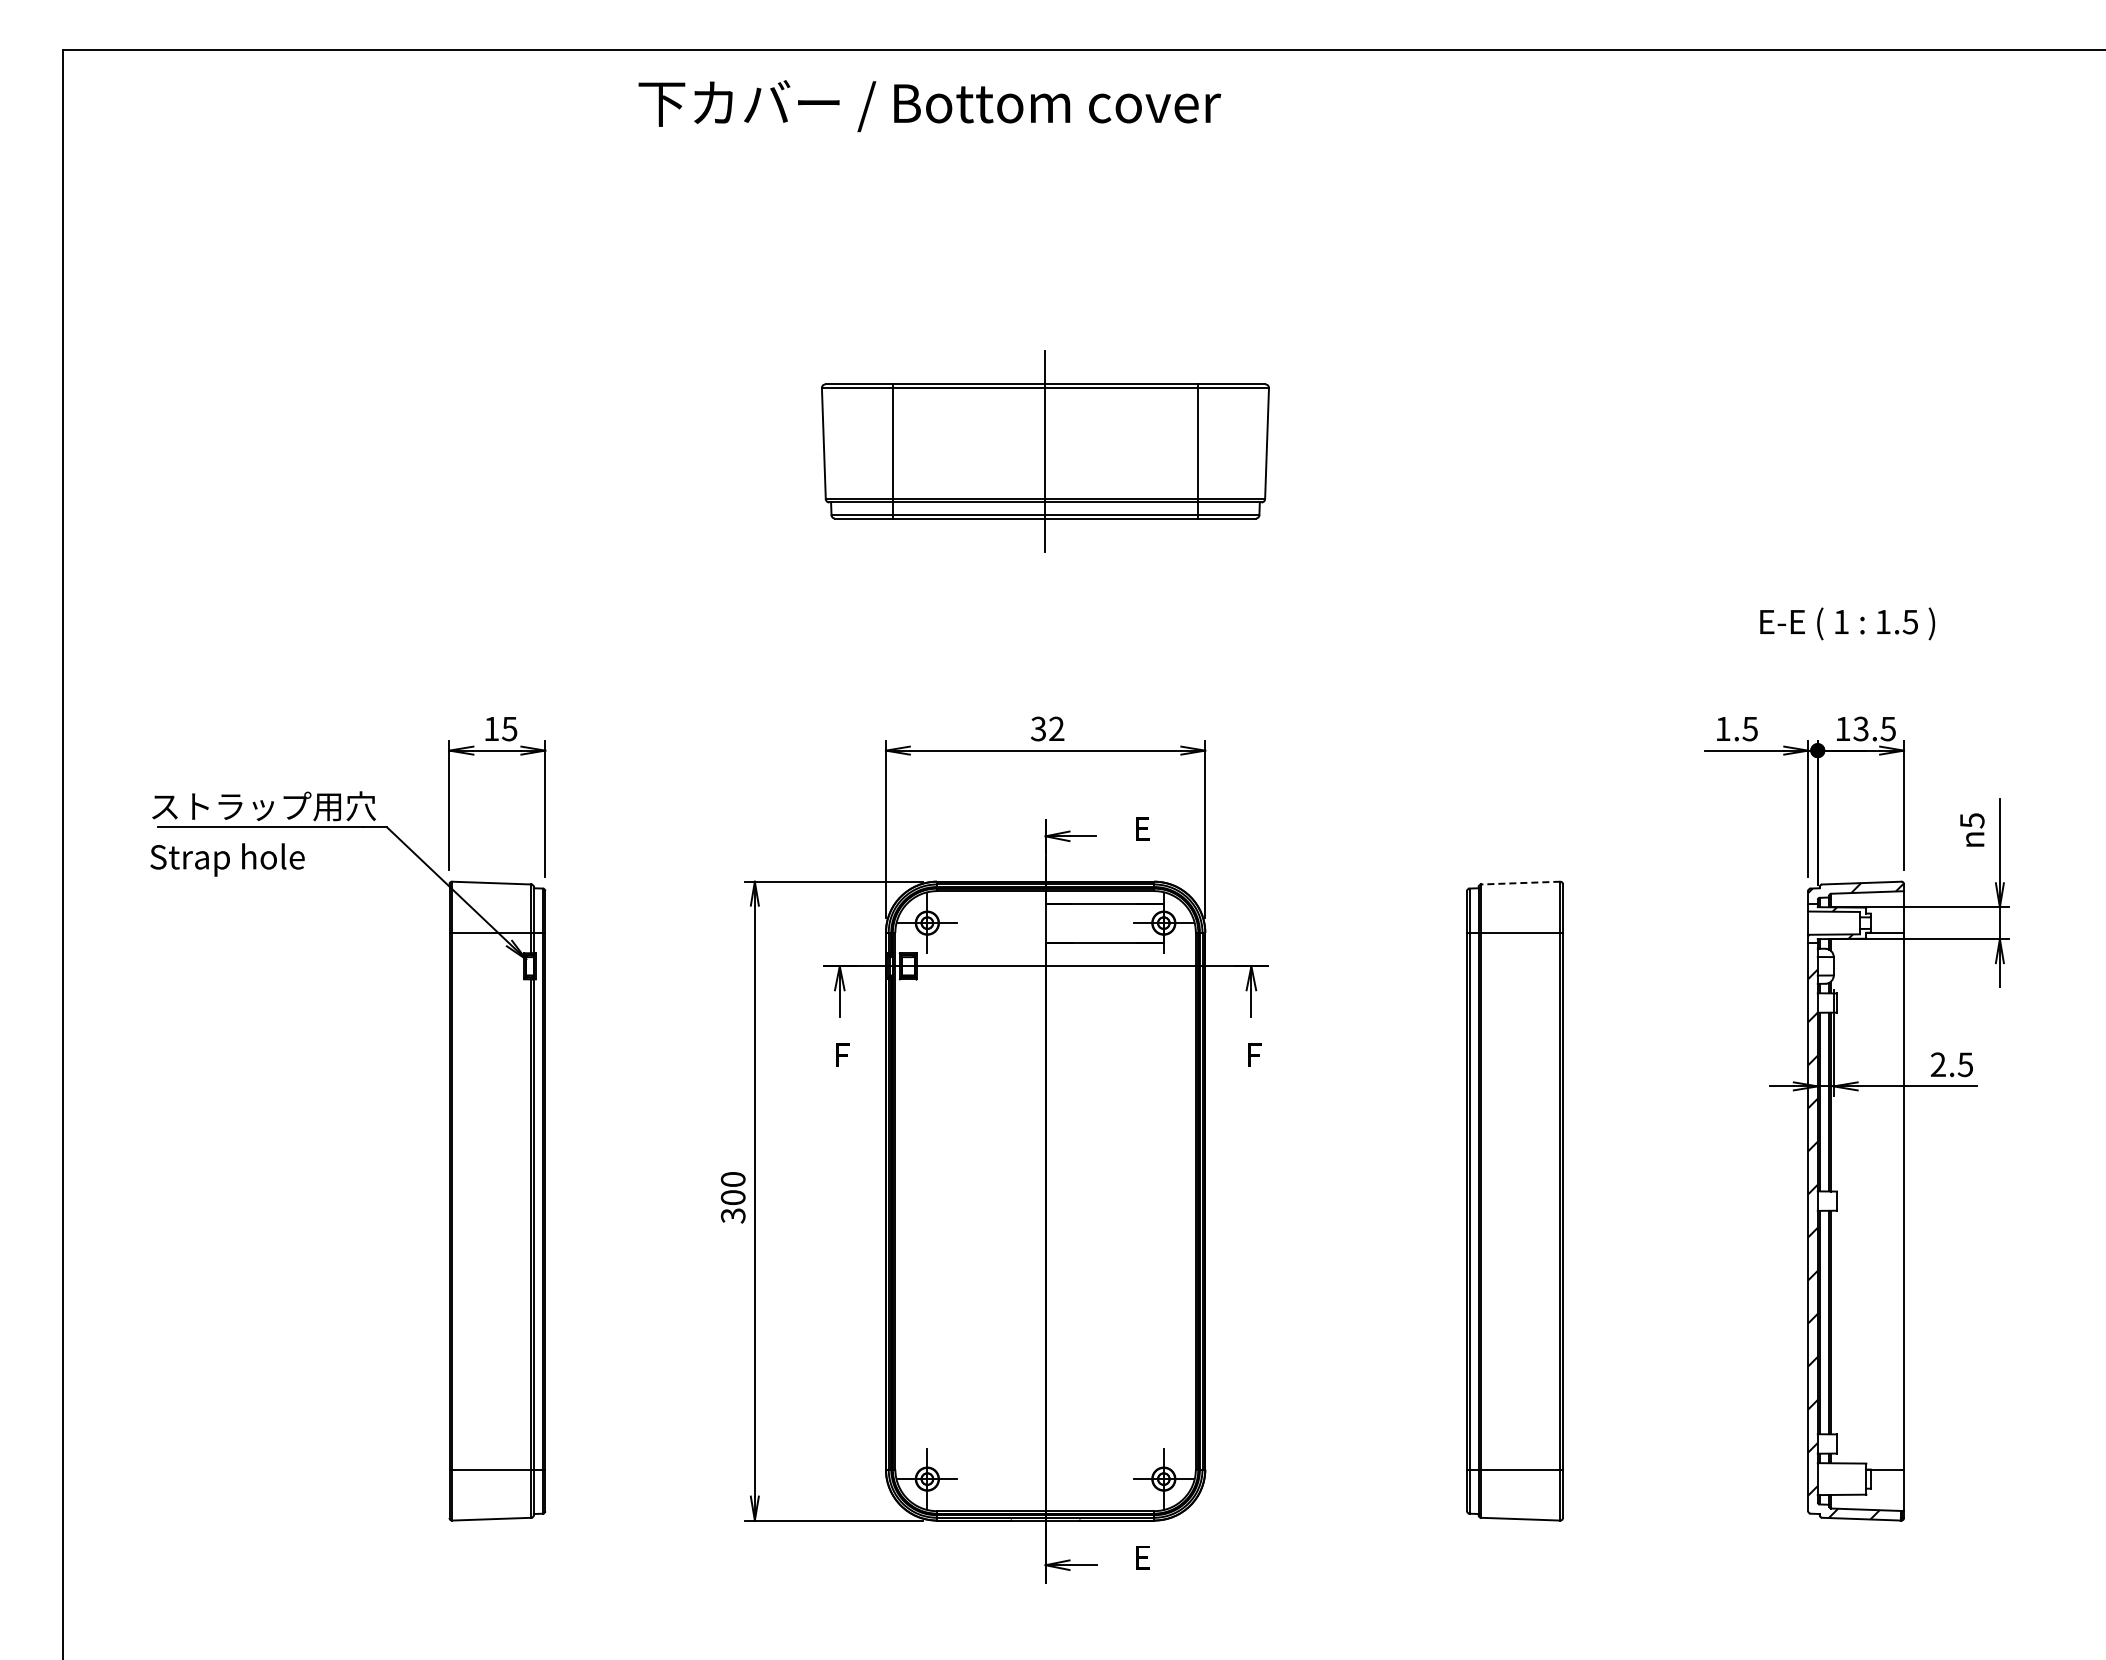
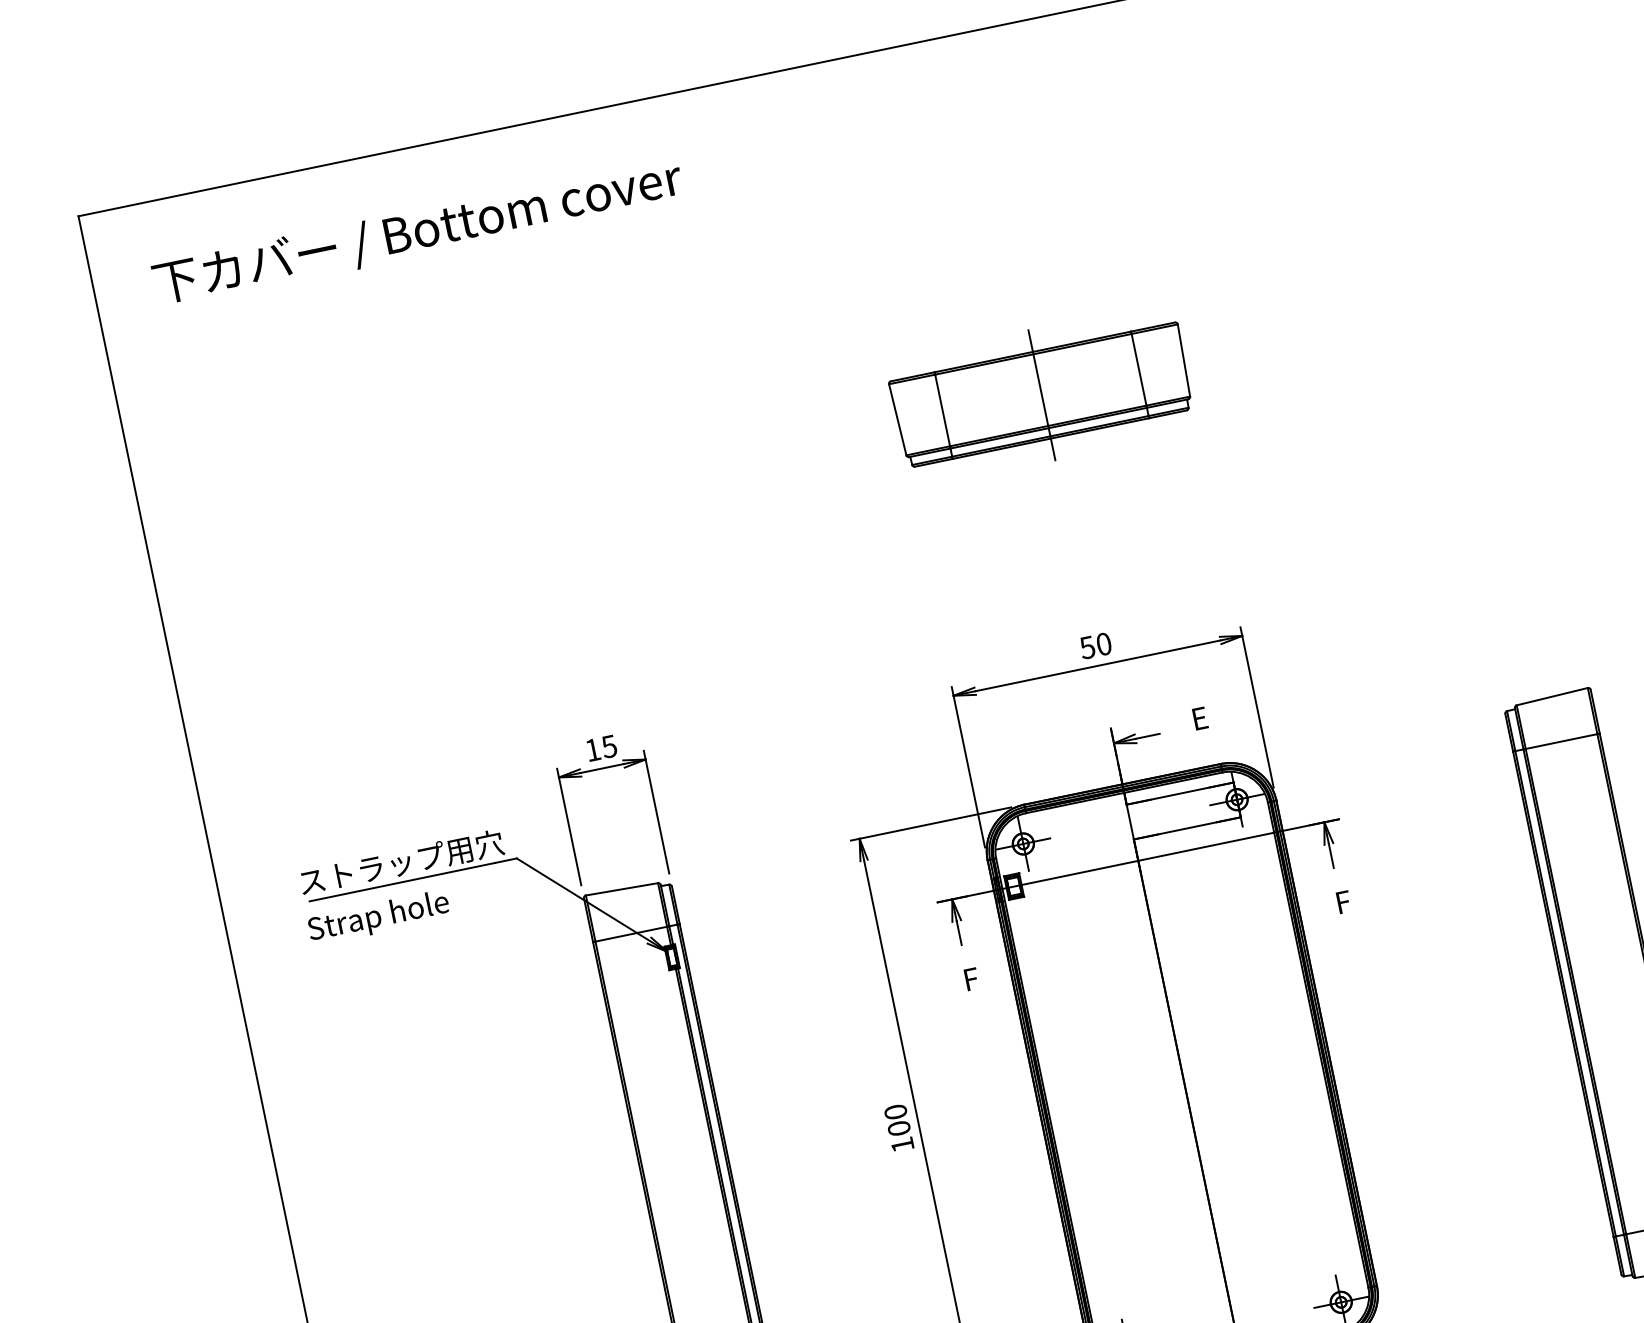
text: (929, 106) -> (418, 233), moved
part: (1045, 450) -> (1041, 394), size x0.71
text: (1047, 728) -> (1095, 645), 32 -> 50
line: (1520, 883) -> (1552, 697), dashed -> solid
text: (732, 1215) -> (901, 1144), 300 -> 100

